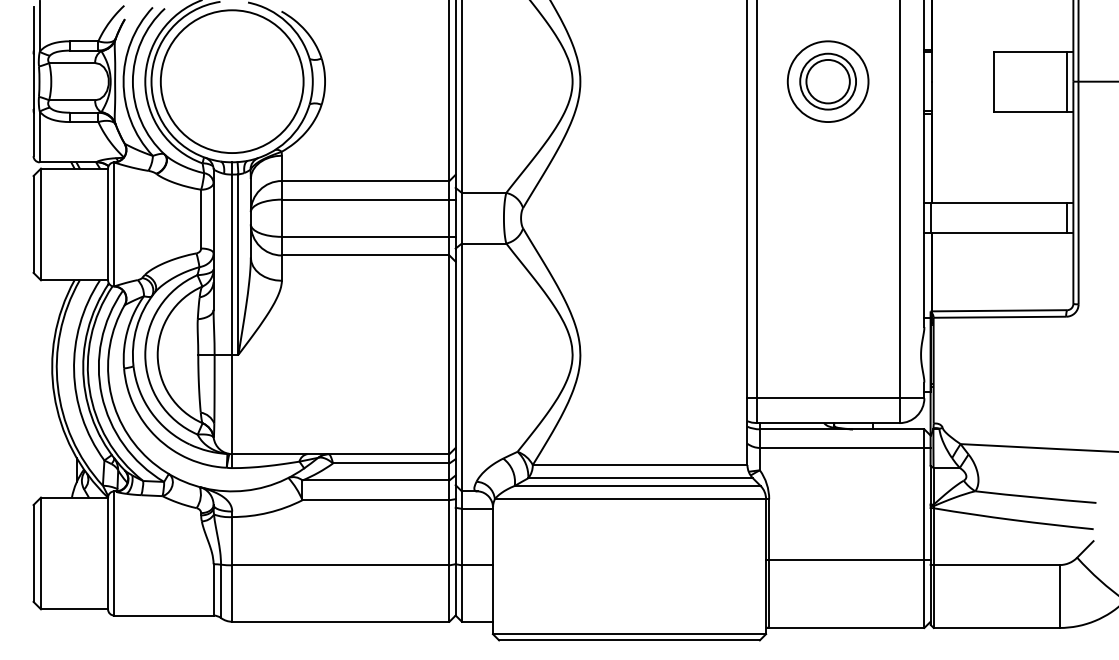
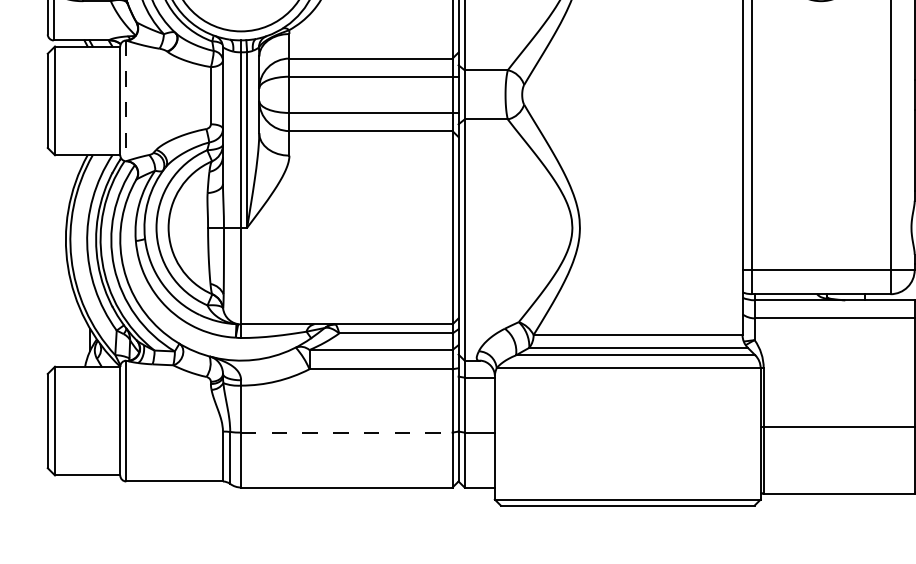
line: (114, 224) -> (126, 100), solid -> dashed
line: (340, 565) -> (346, 432), solid -> dashed

